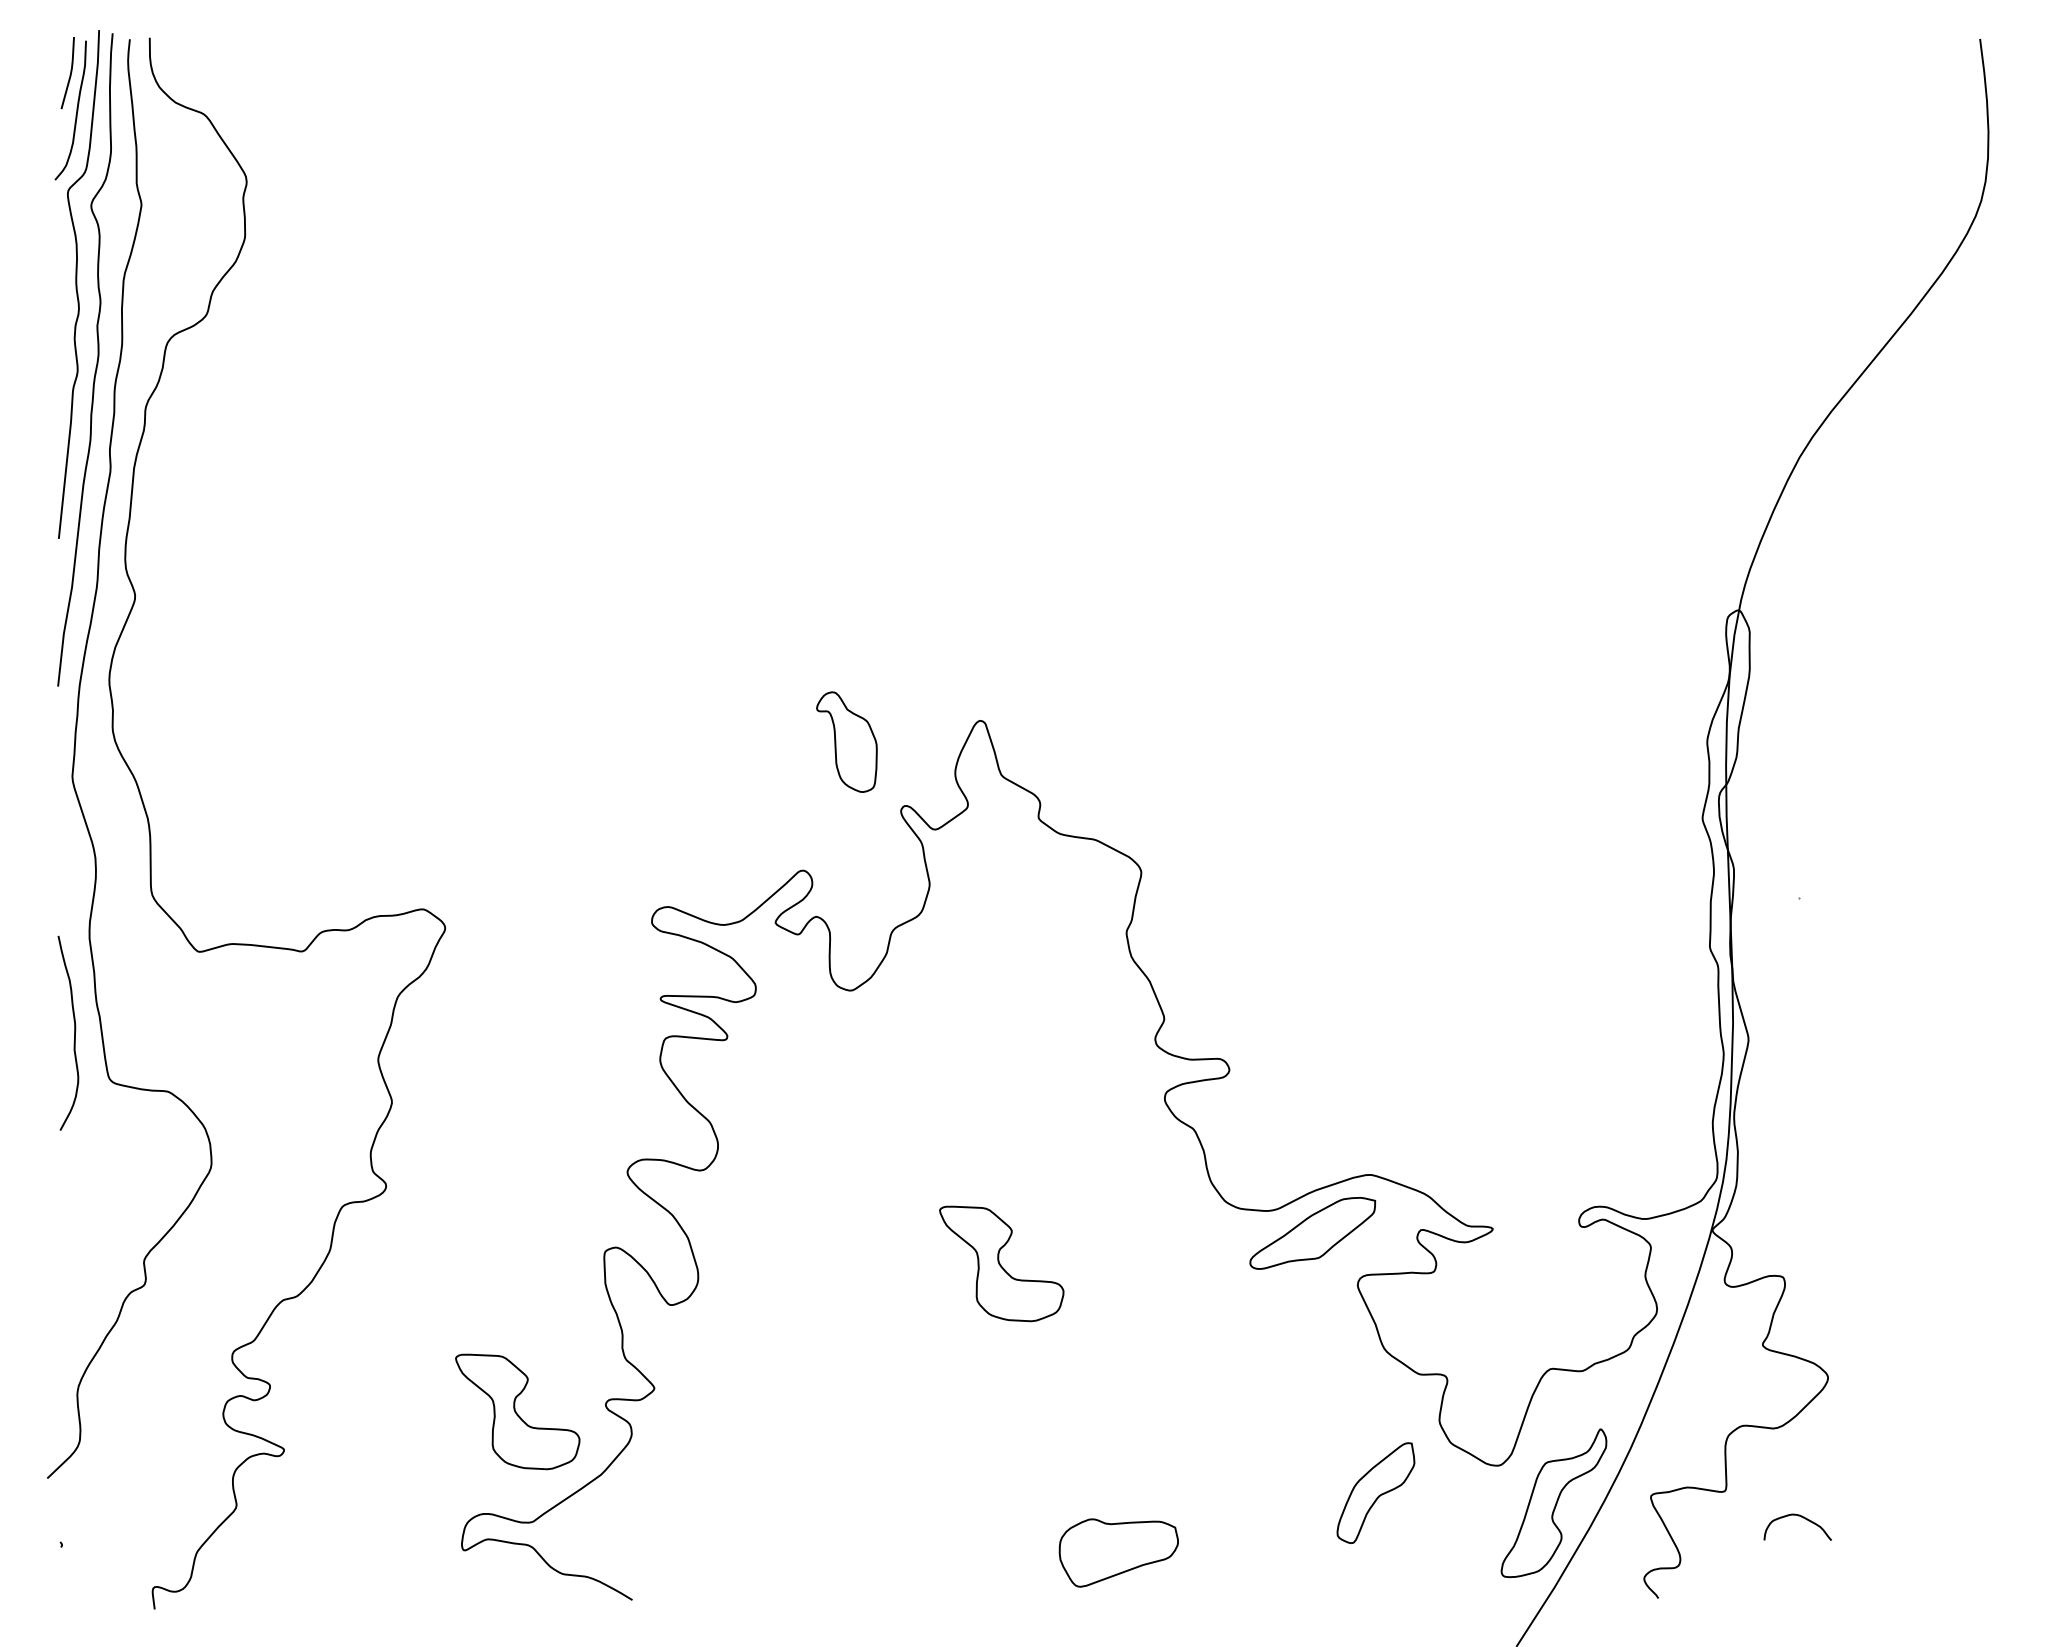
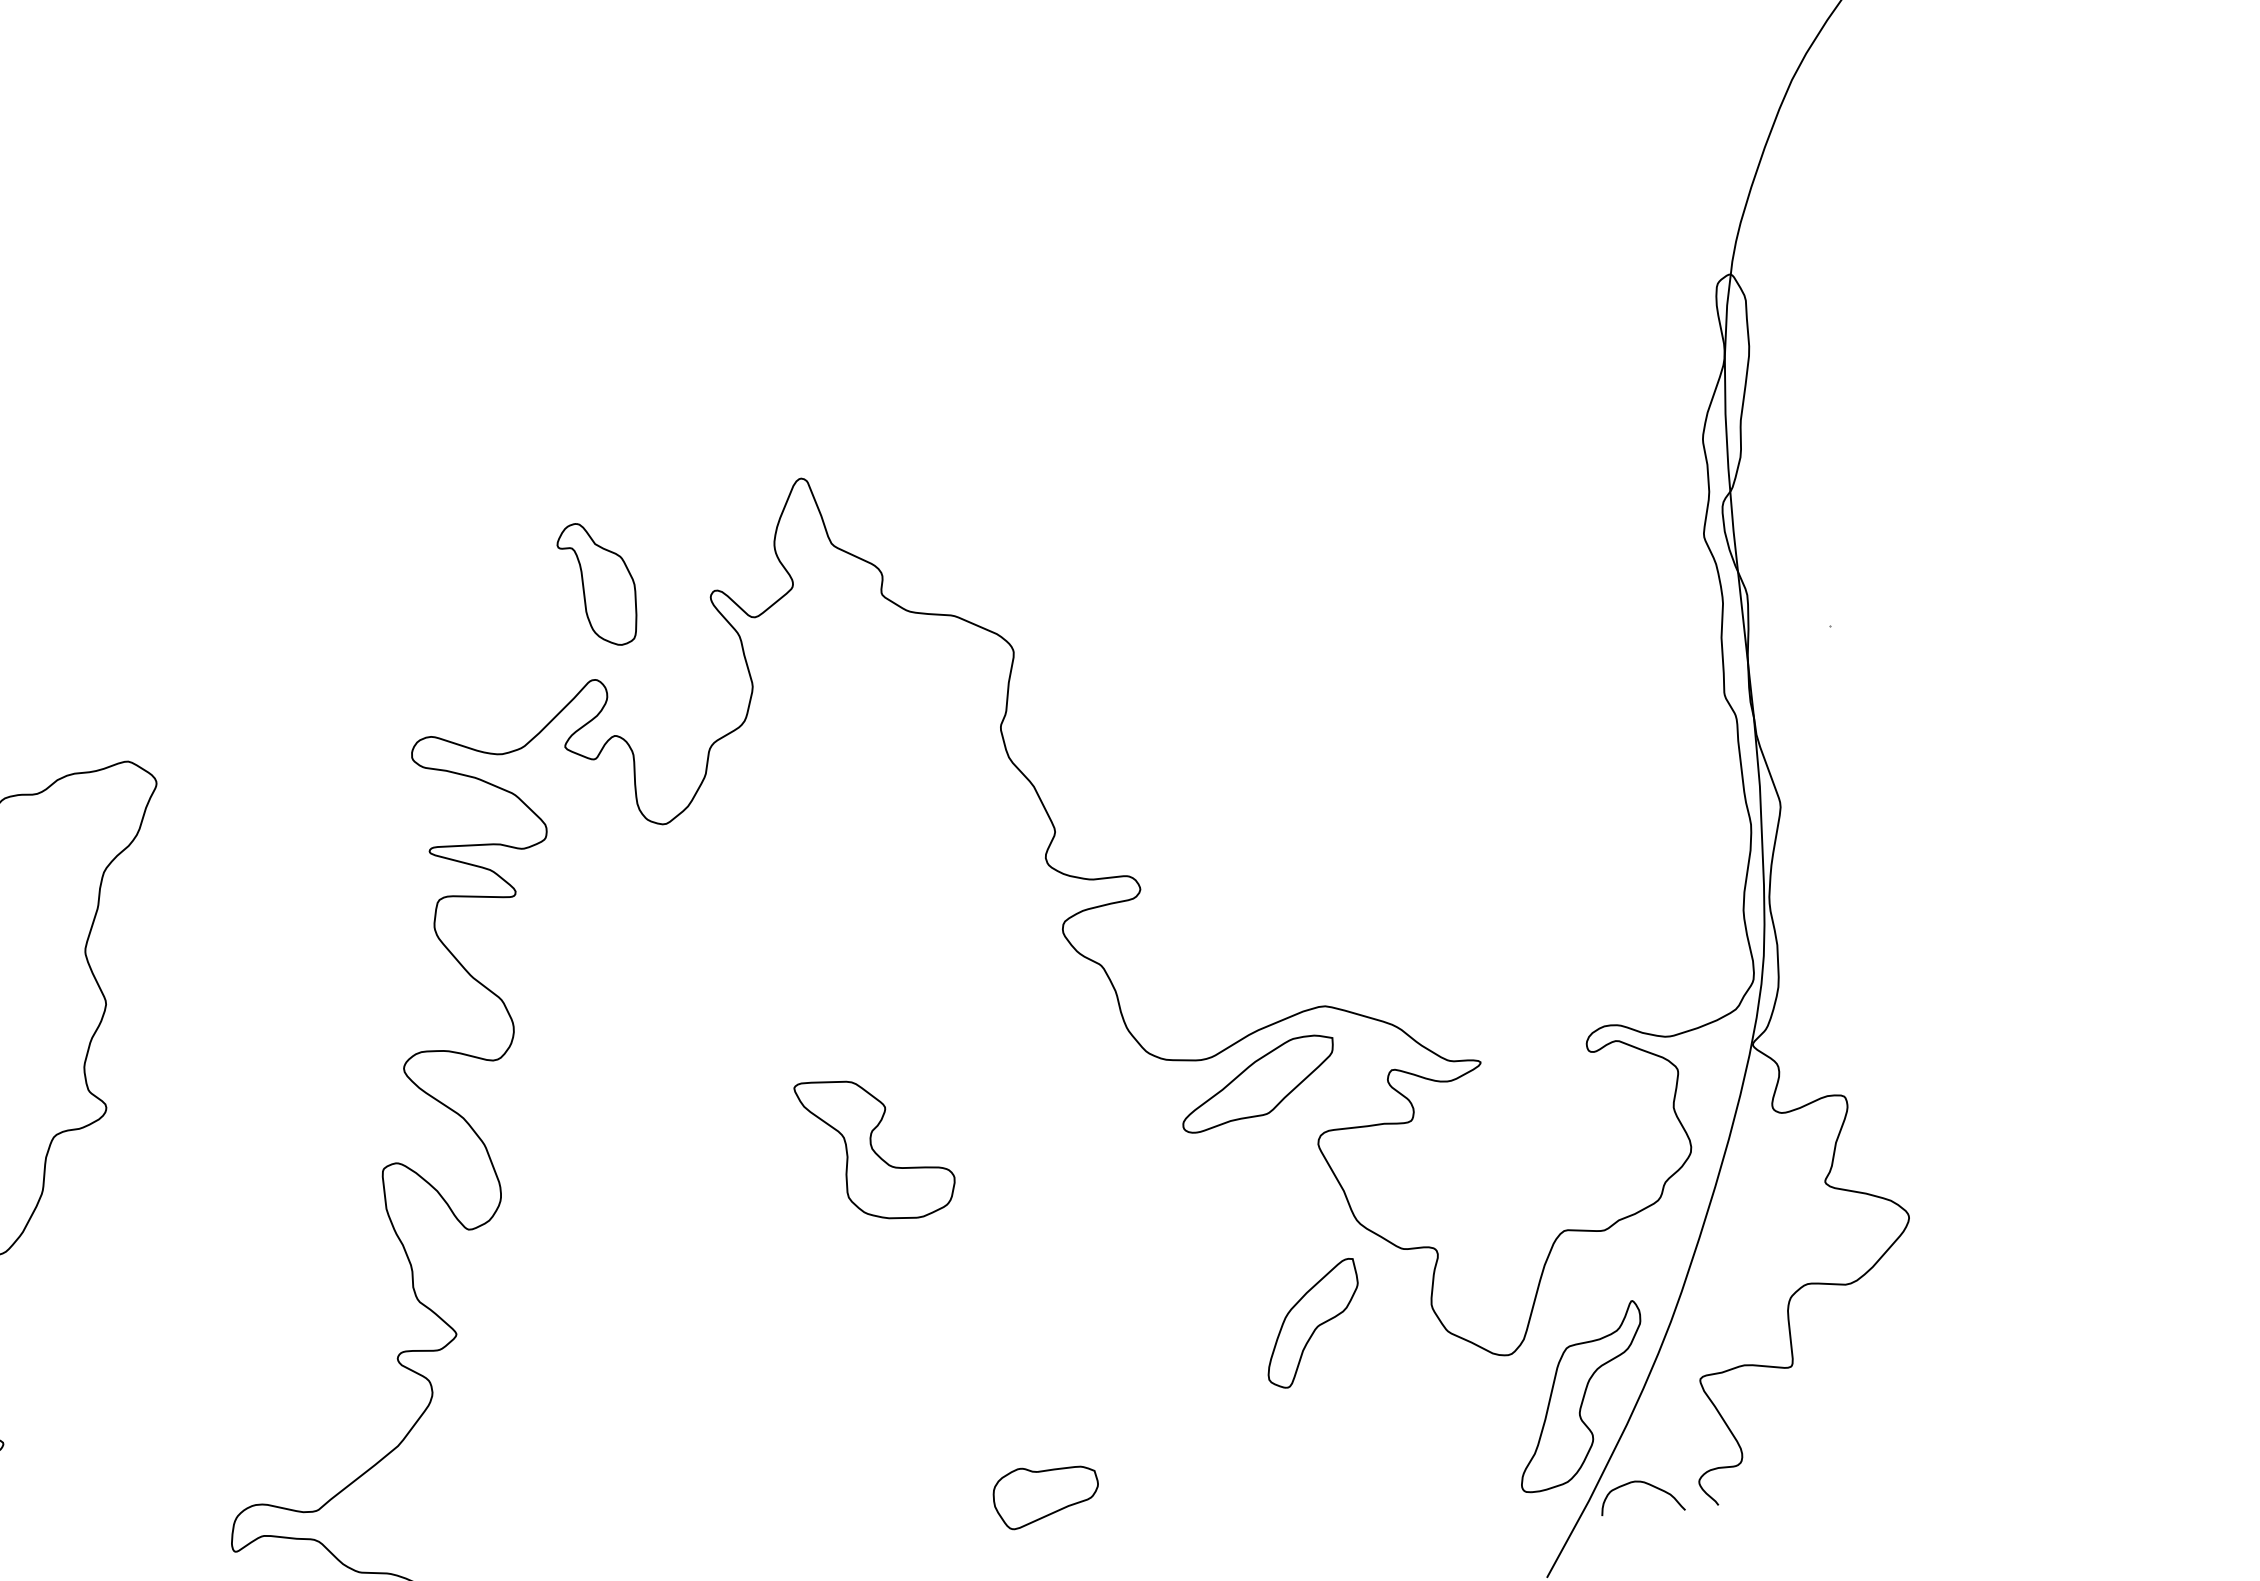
part: (846, 741) -> (596, 583), moved
part: (517, 1411) -> (288, 1375), removed
part: (1375, 1492) -> (1312, 1322), moved
curve: (1801, 1517) -> (1646, 1484), moved
part: (1118, 1552) -> (1045, 1496), size x0.71

